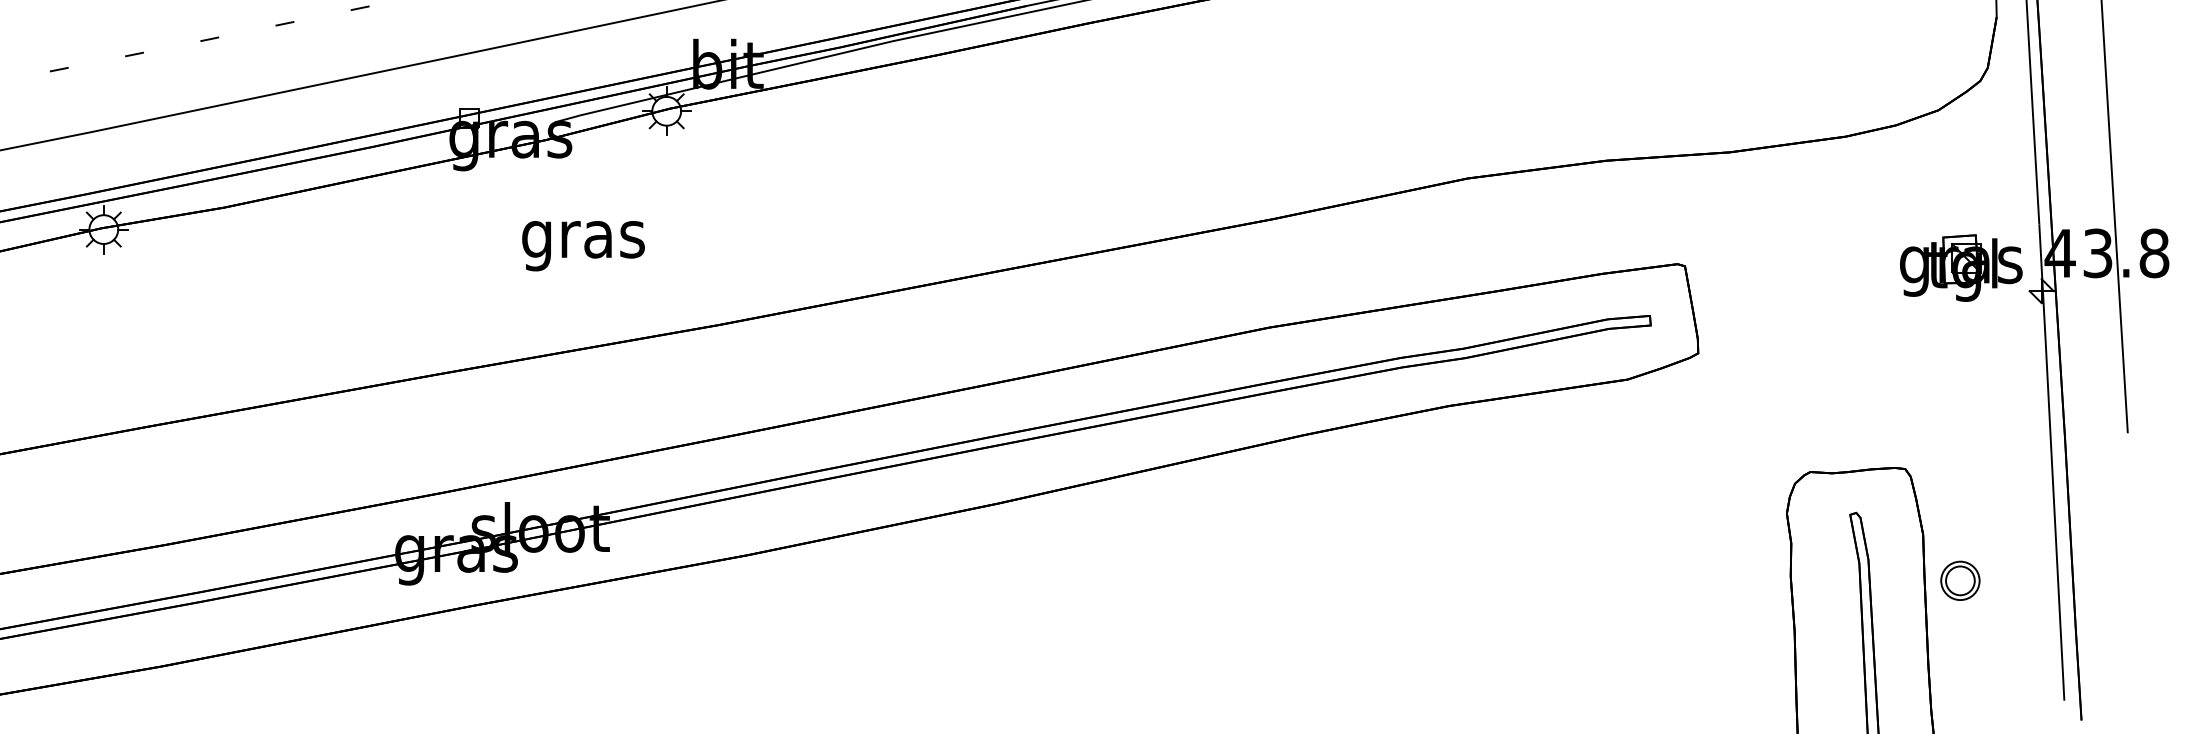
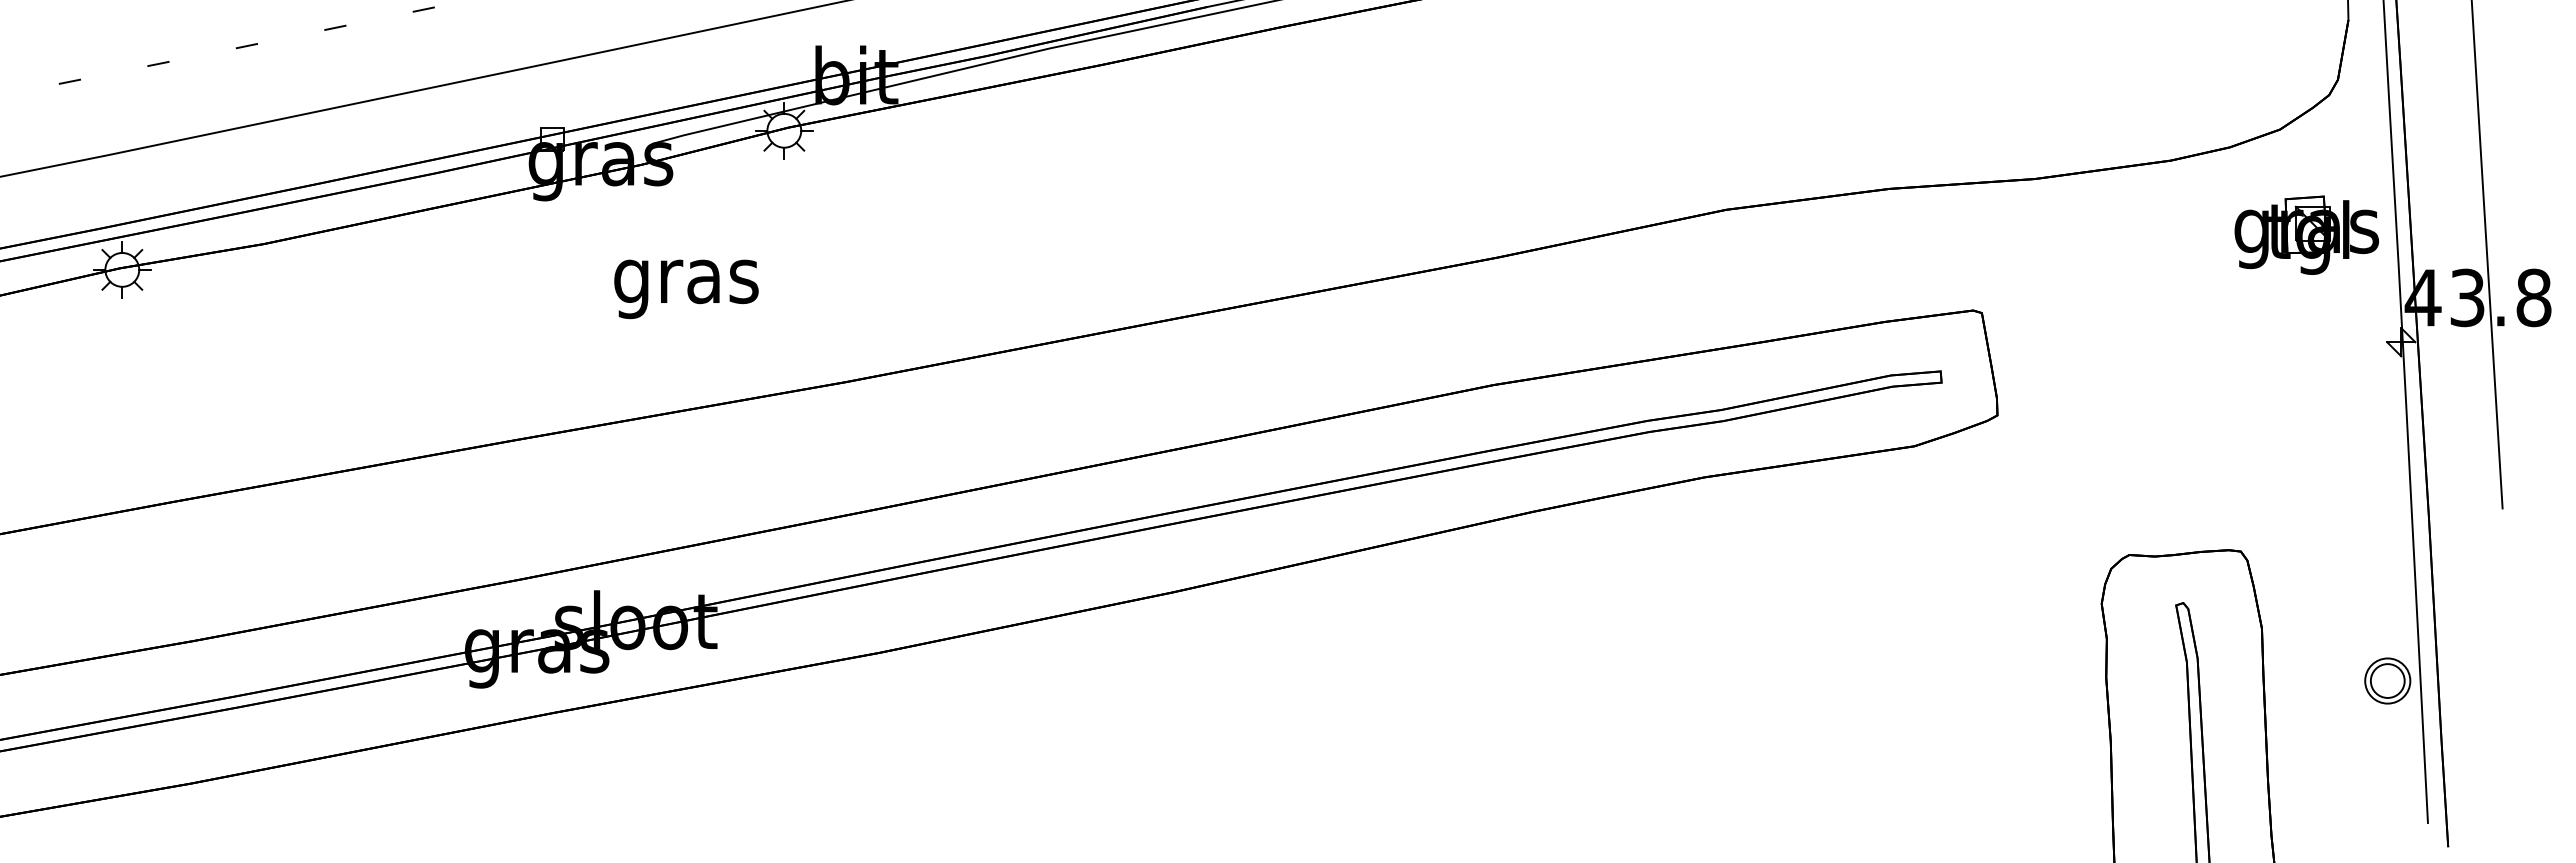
part: (1961, 267) -> (2306, 234), moved
part: (1960, 580) -> (2387, 680), moved

